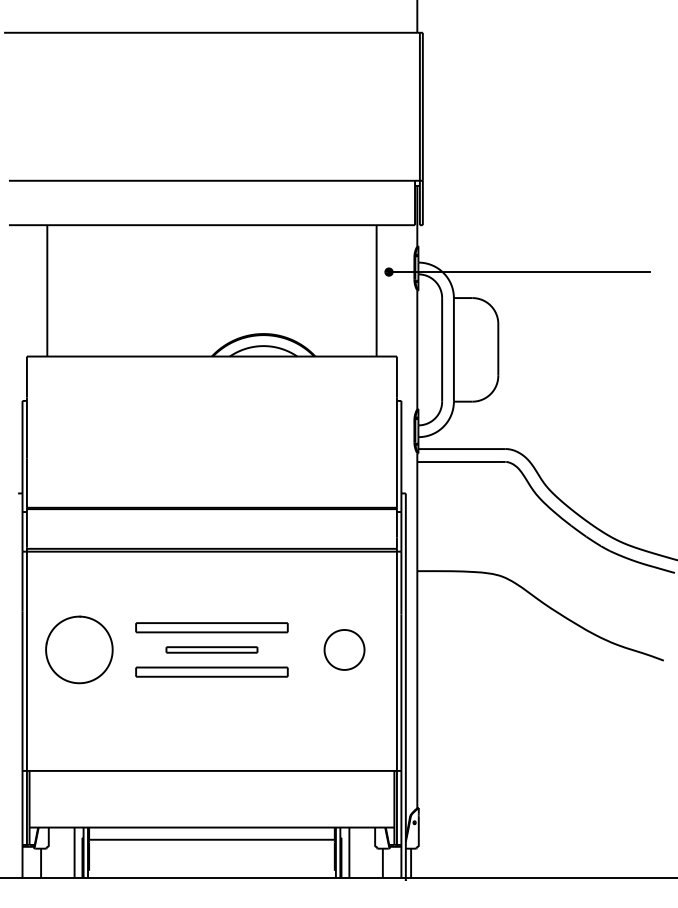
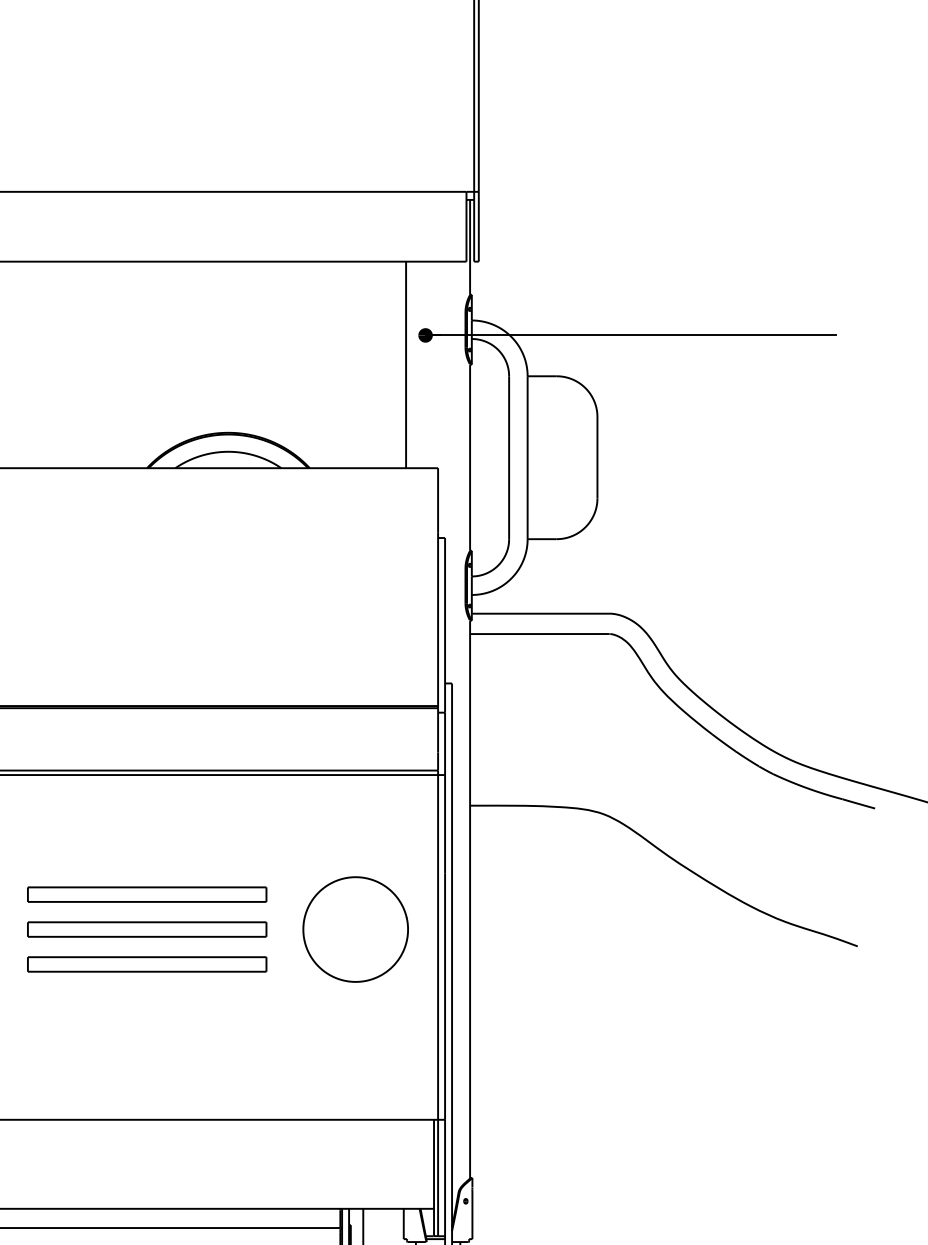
part: (211, 649) -> (146, 928), size x1.67
part: (344, 649) -> (355, 928), size x1.67

